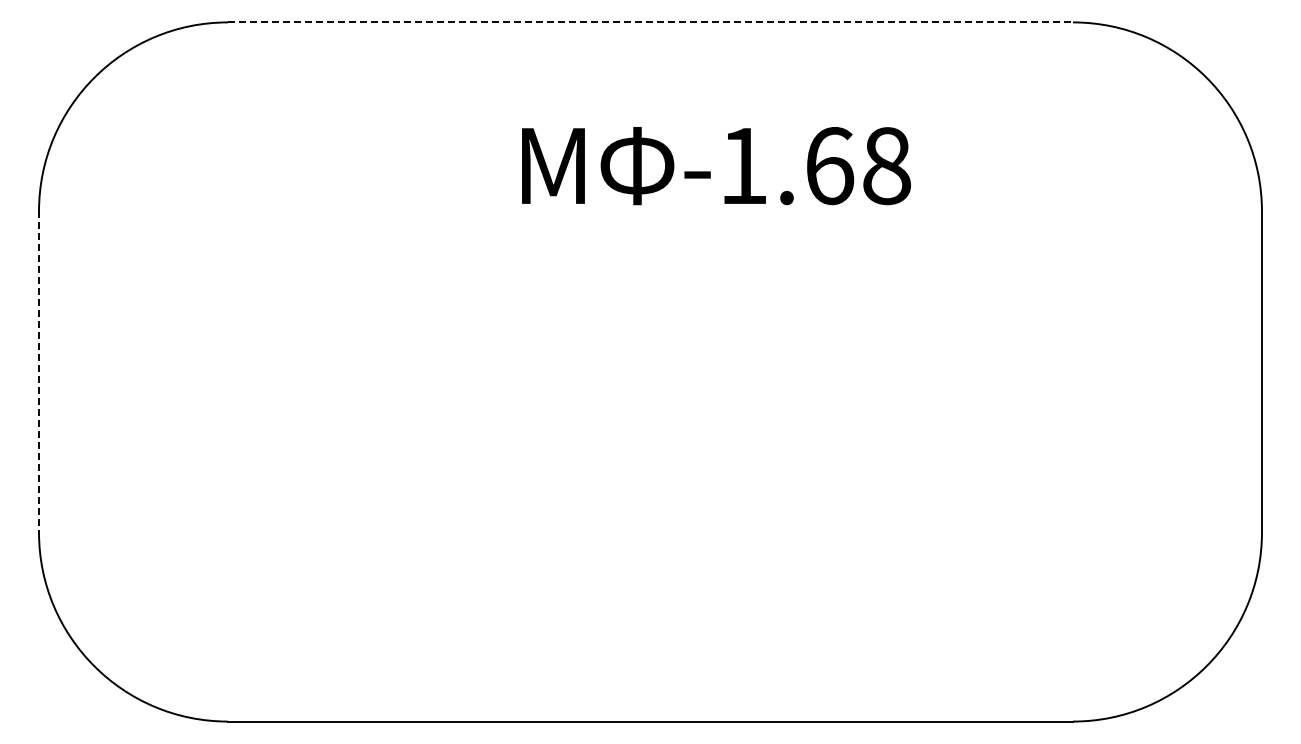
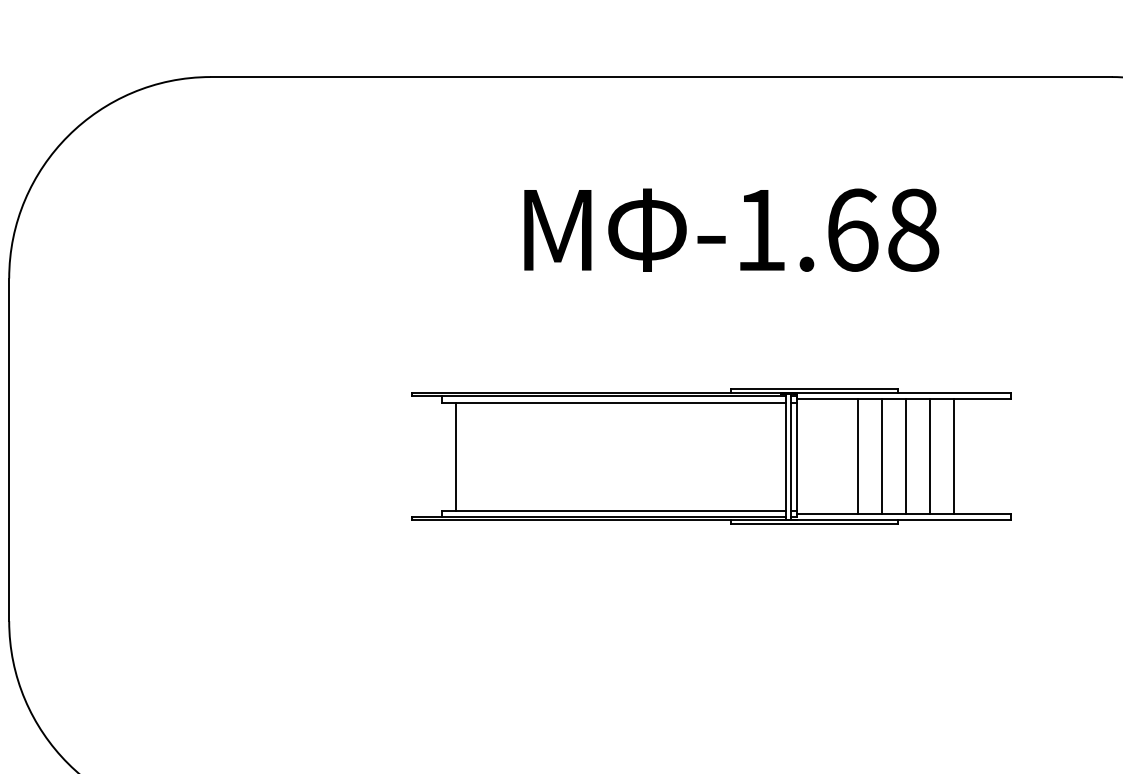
line: (650, 22) -> (661, 77), dashed -> solid
line: (39, 372) -> (9, 450), dashed -> solid
part: (697, 378) -> (711, 456), added

